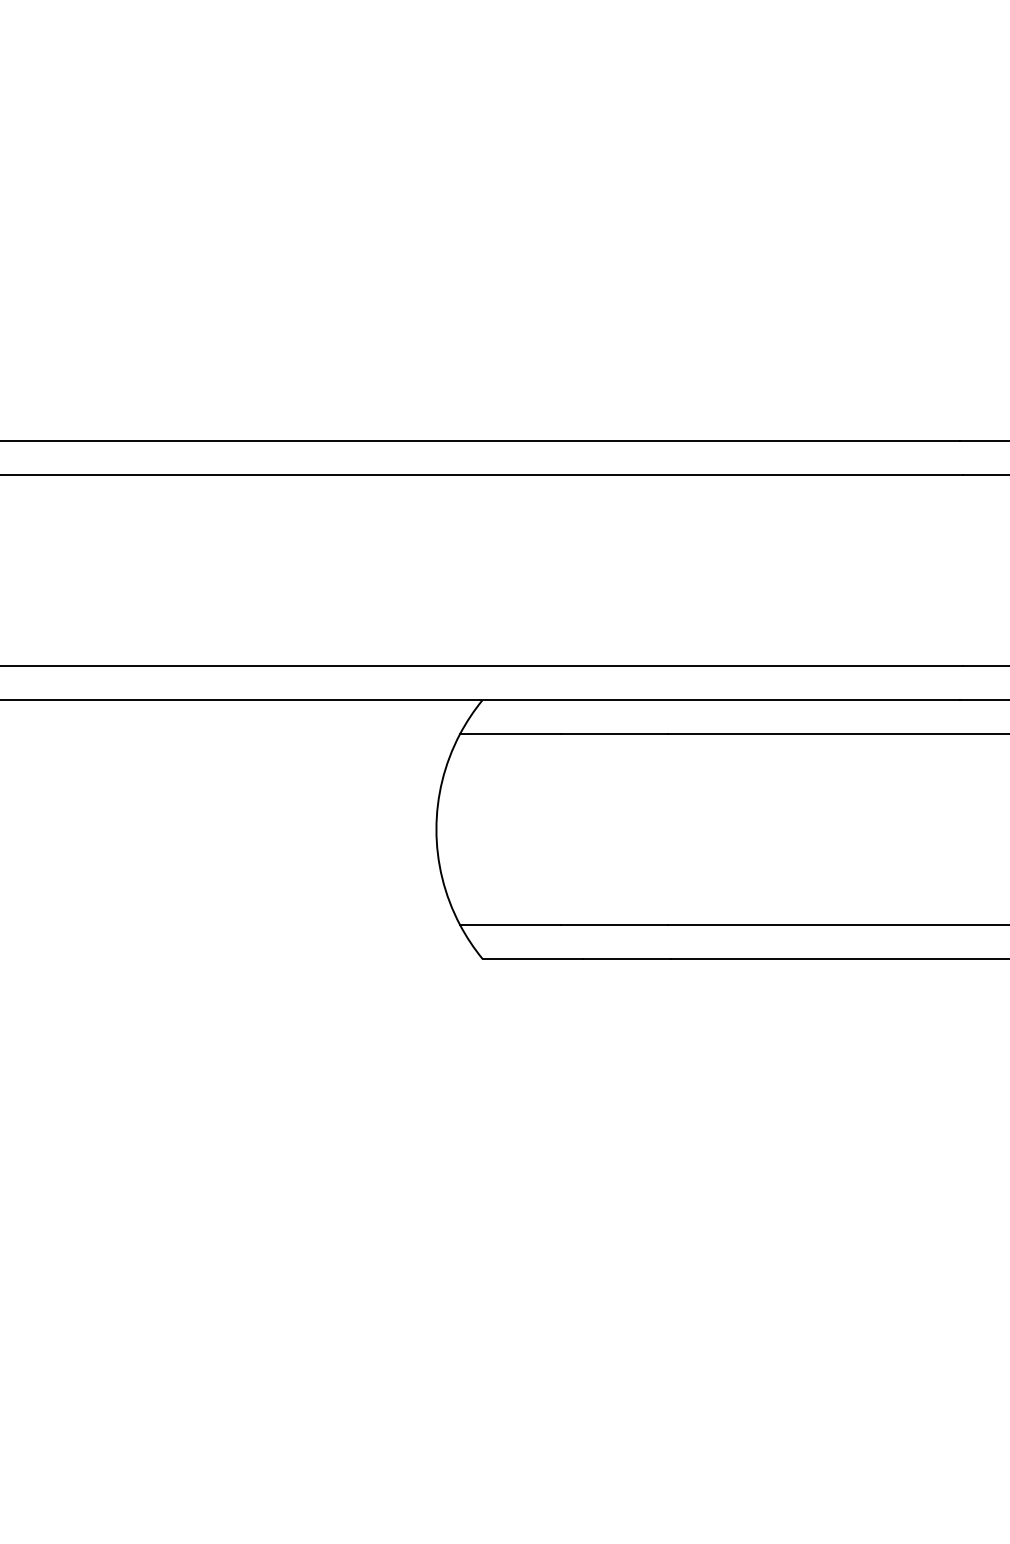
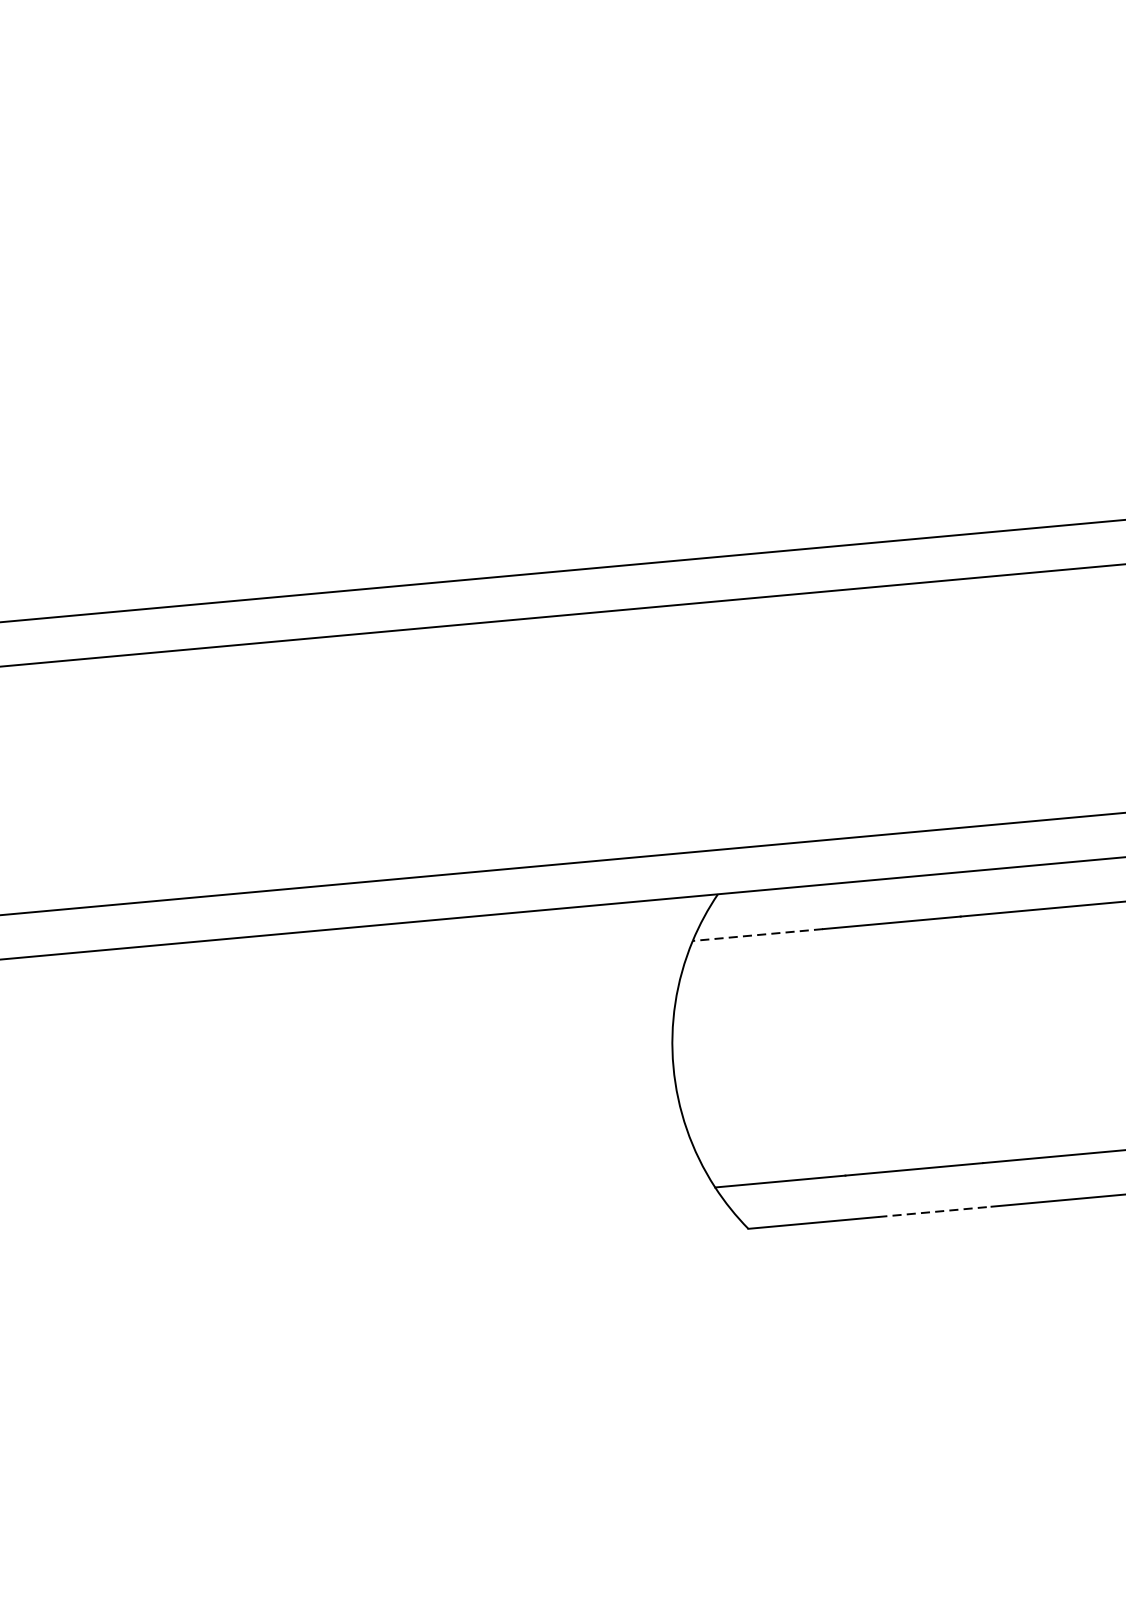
line: (509, 734) -> (756, 935), solid -> dashed
line: (627, 959) -> (935, 1212), solid -> dashed

